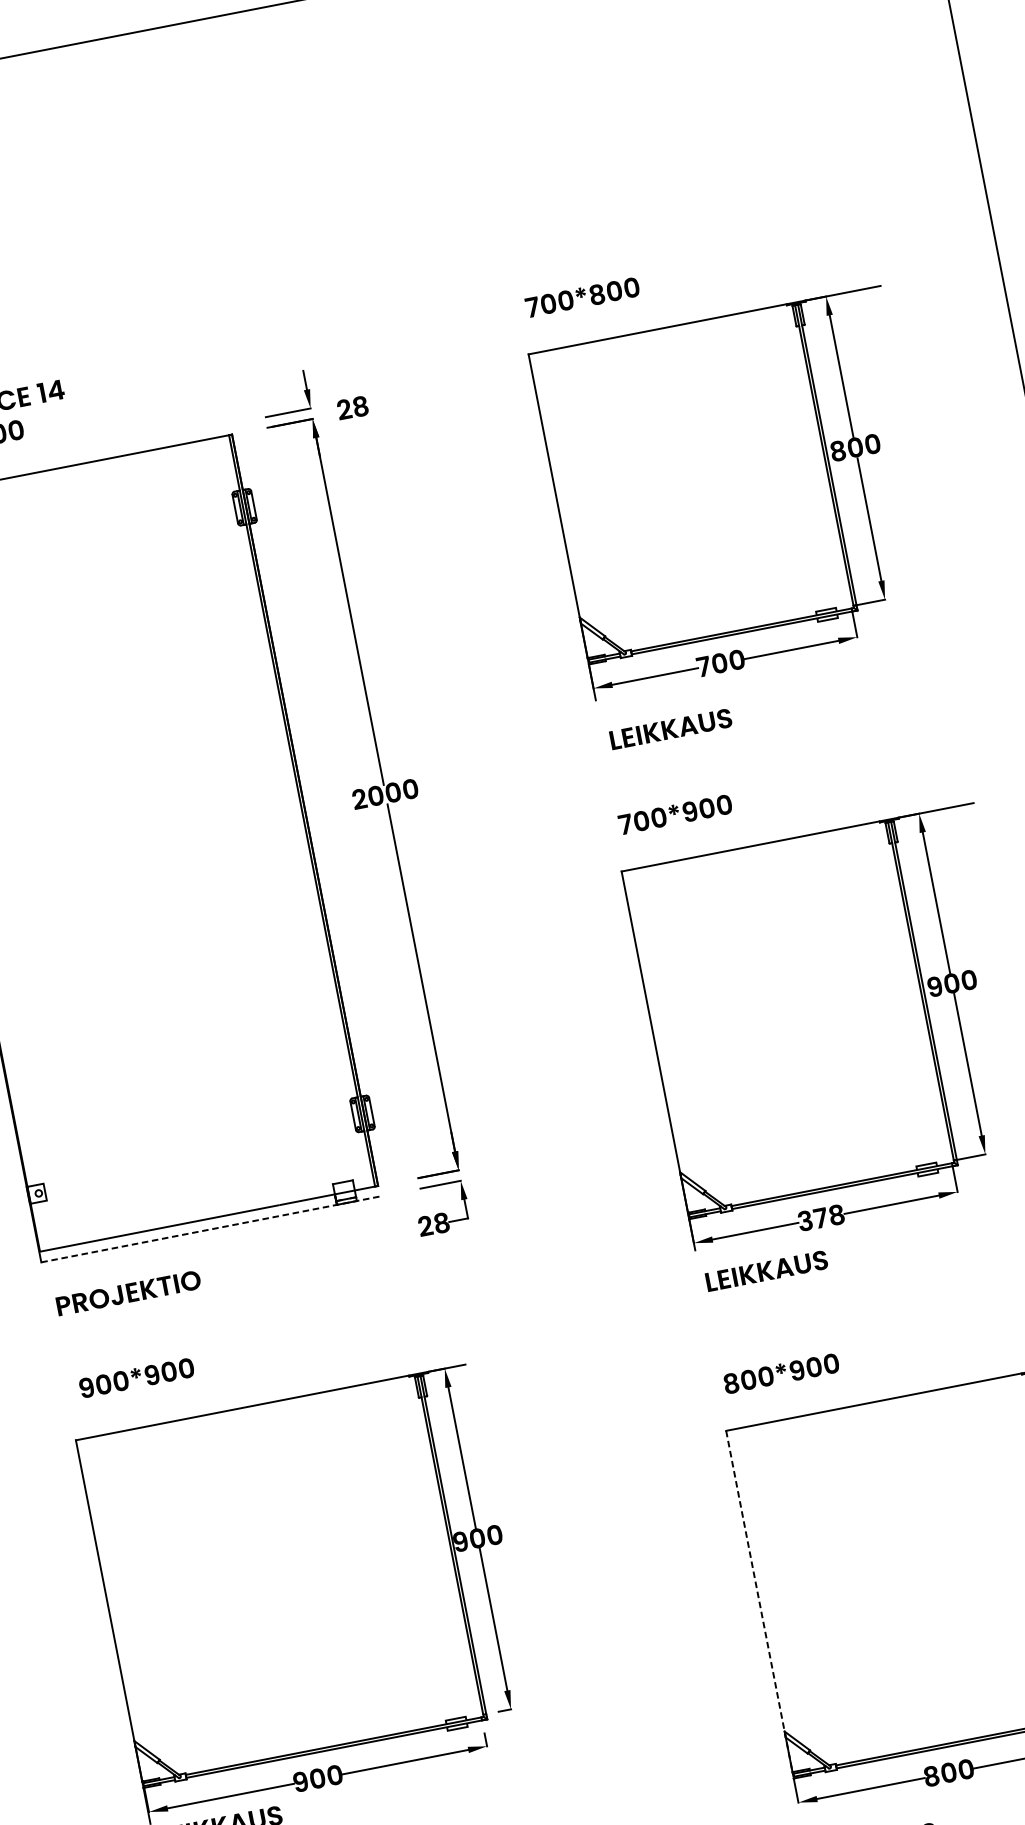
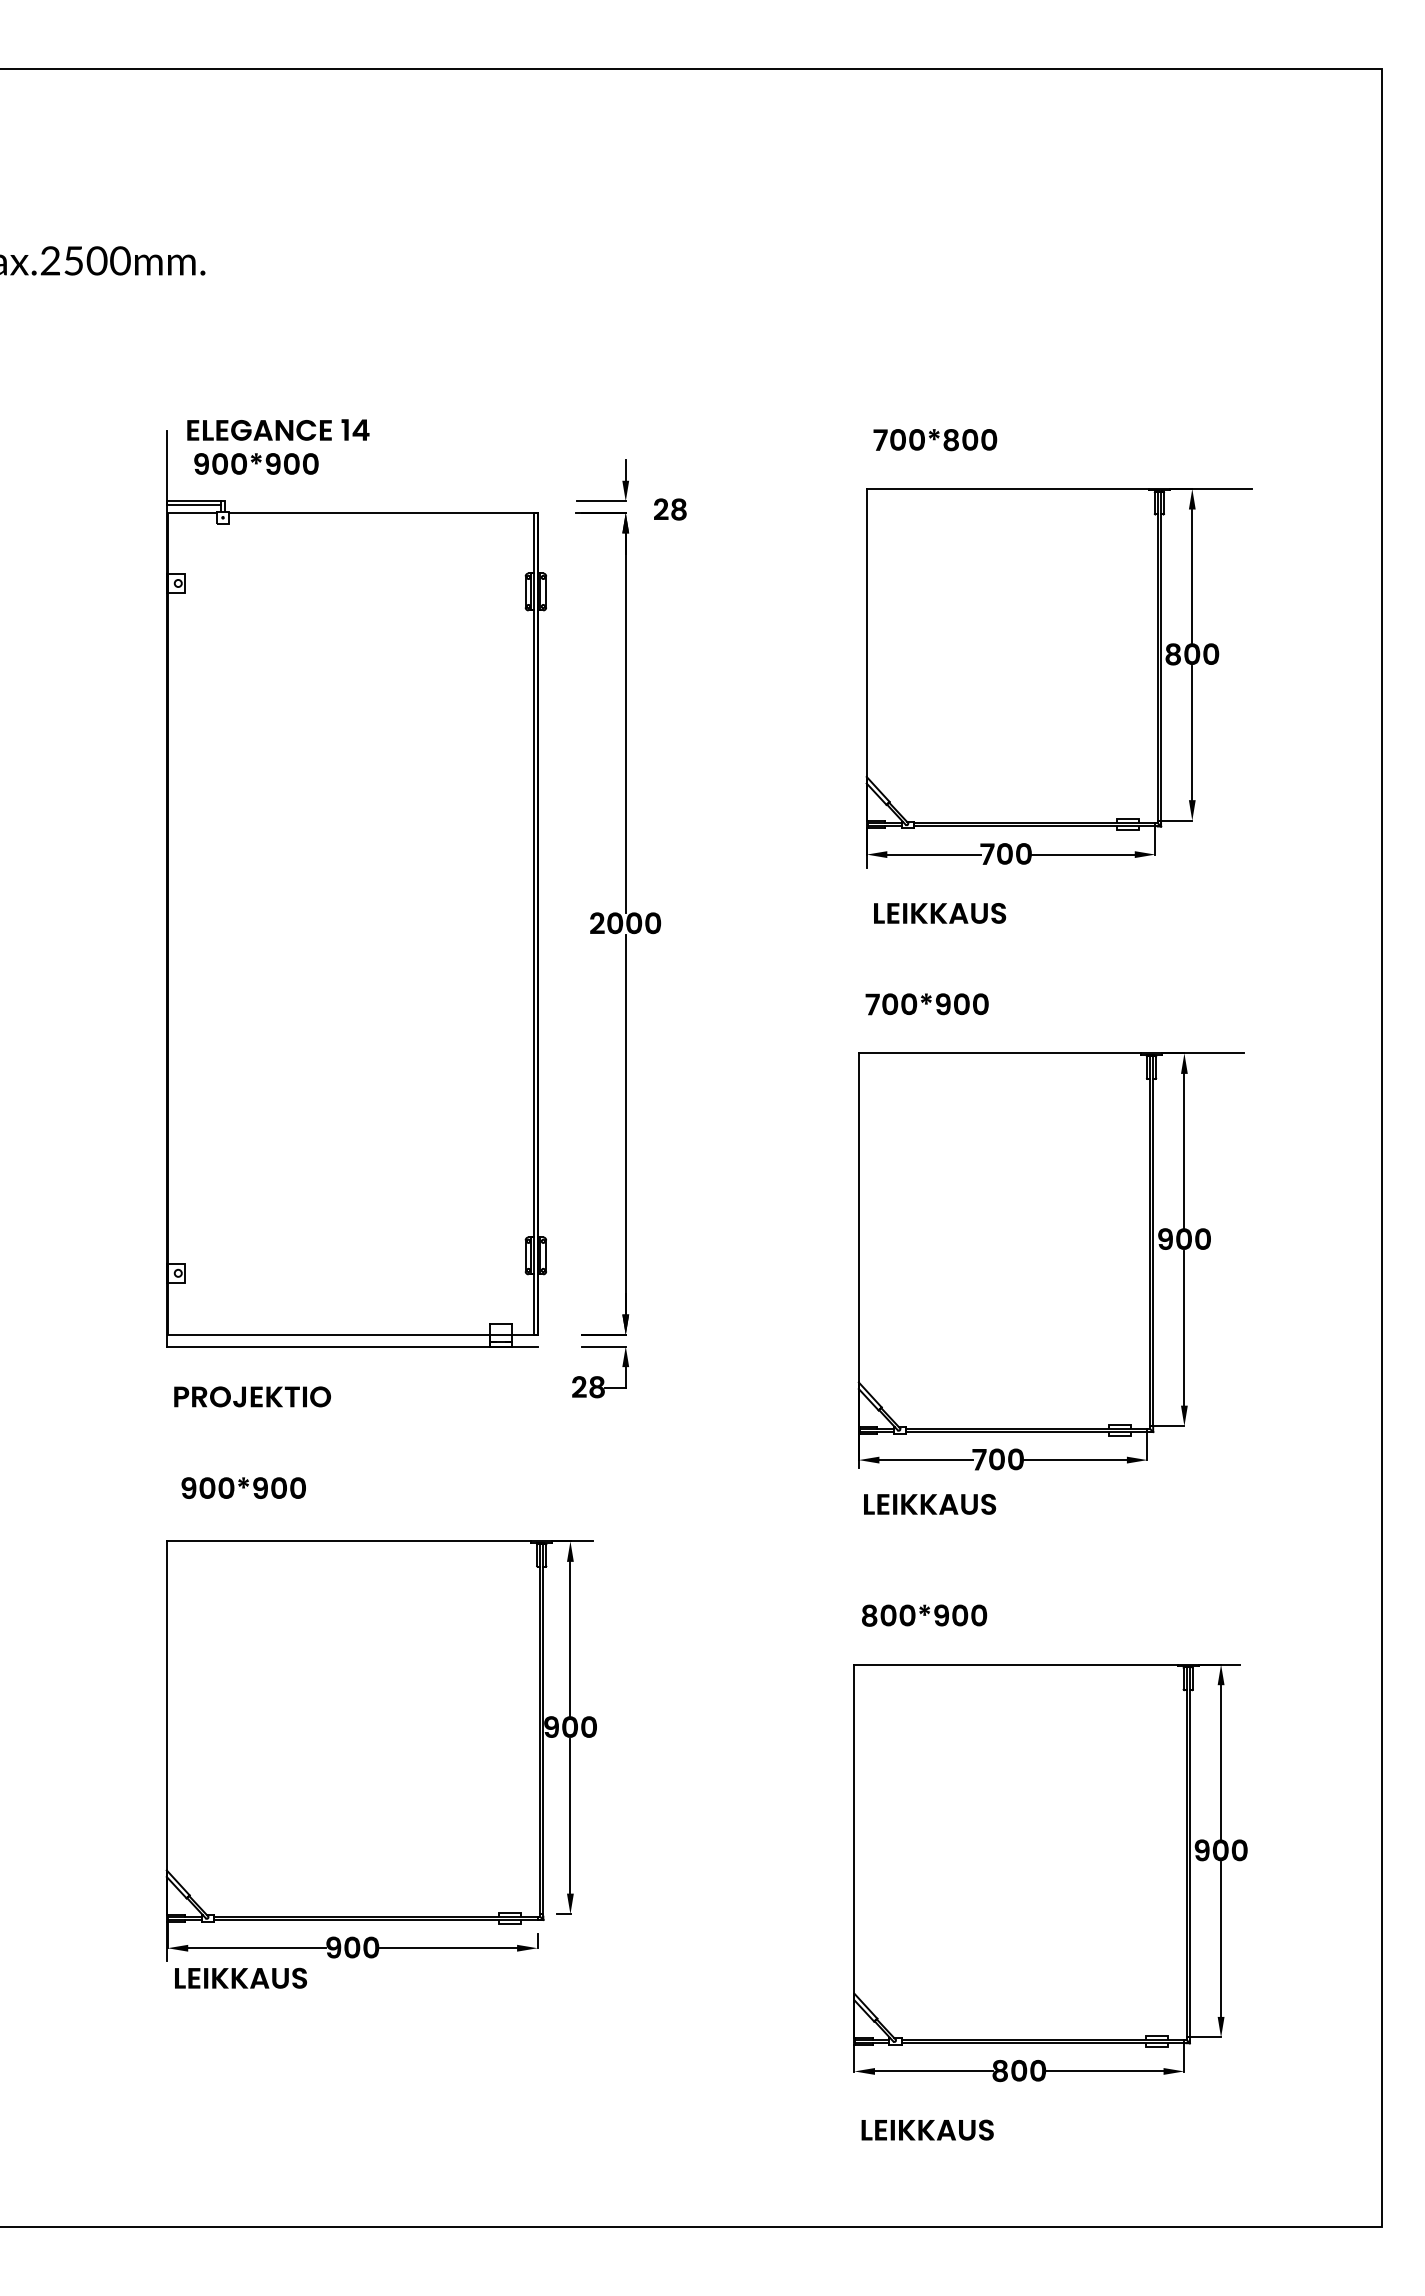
text: (820, 1218) -> (997, 1459), 378 -> 700
line: (211, 1229) -> (352, 1346), dashed -> solid
line: (759, 1604) -> (854, 1854), dashed -> solid

